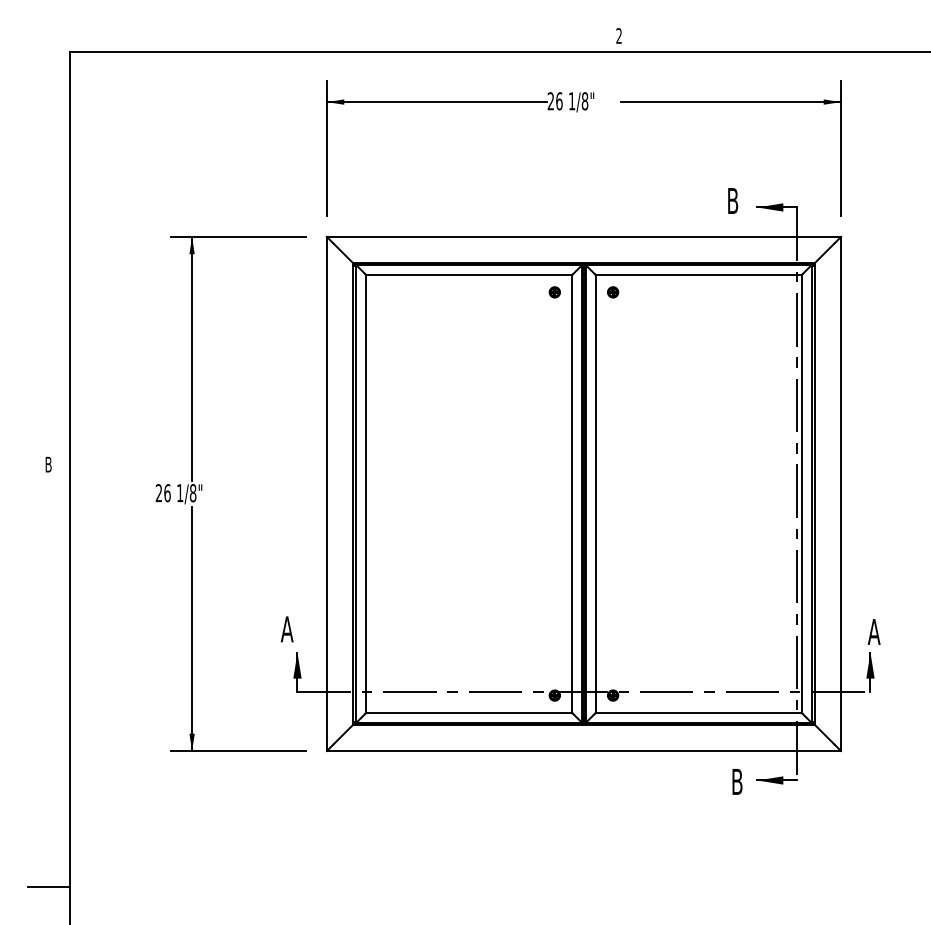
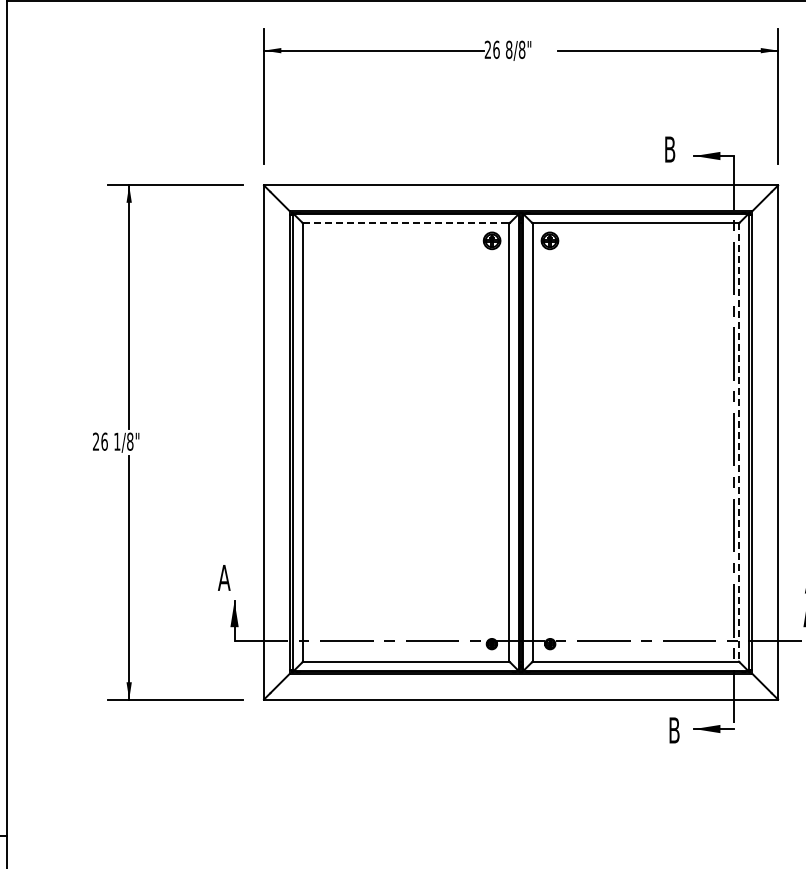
text: (571, 101) -> (508, 50), 1/8" -> 8/8"
line: (469, 274) -> (406, 223), solid -> dashed
part: (554, 292) -> (491, 241), size x1.6
part: (613, 292) -> (550, 241), size x1.6
line: (801, 494) -> (738, 443), solid -> dashed

